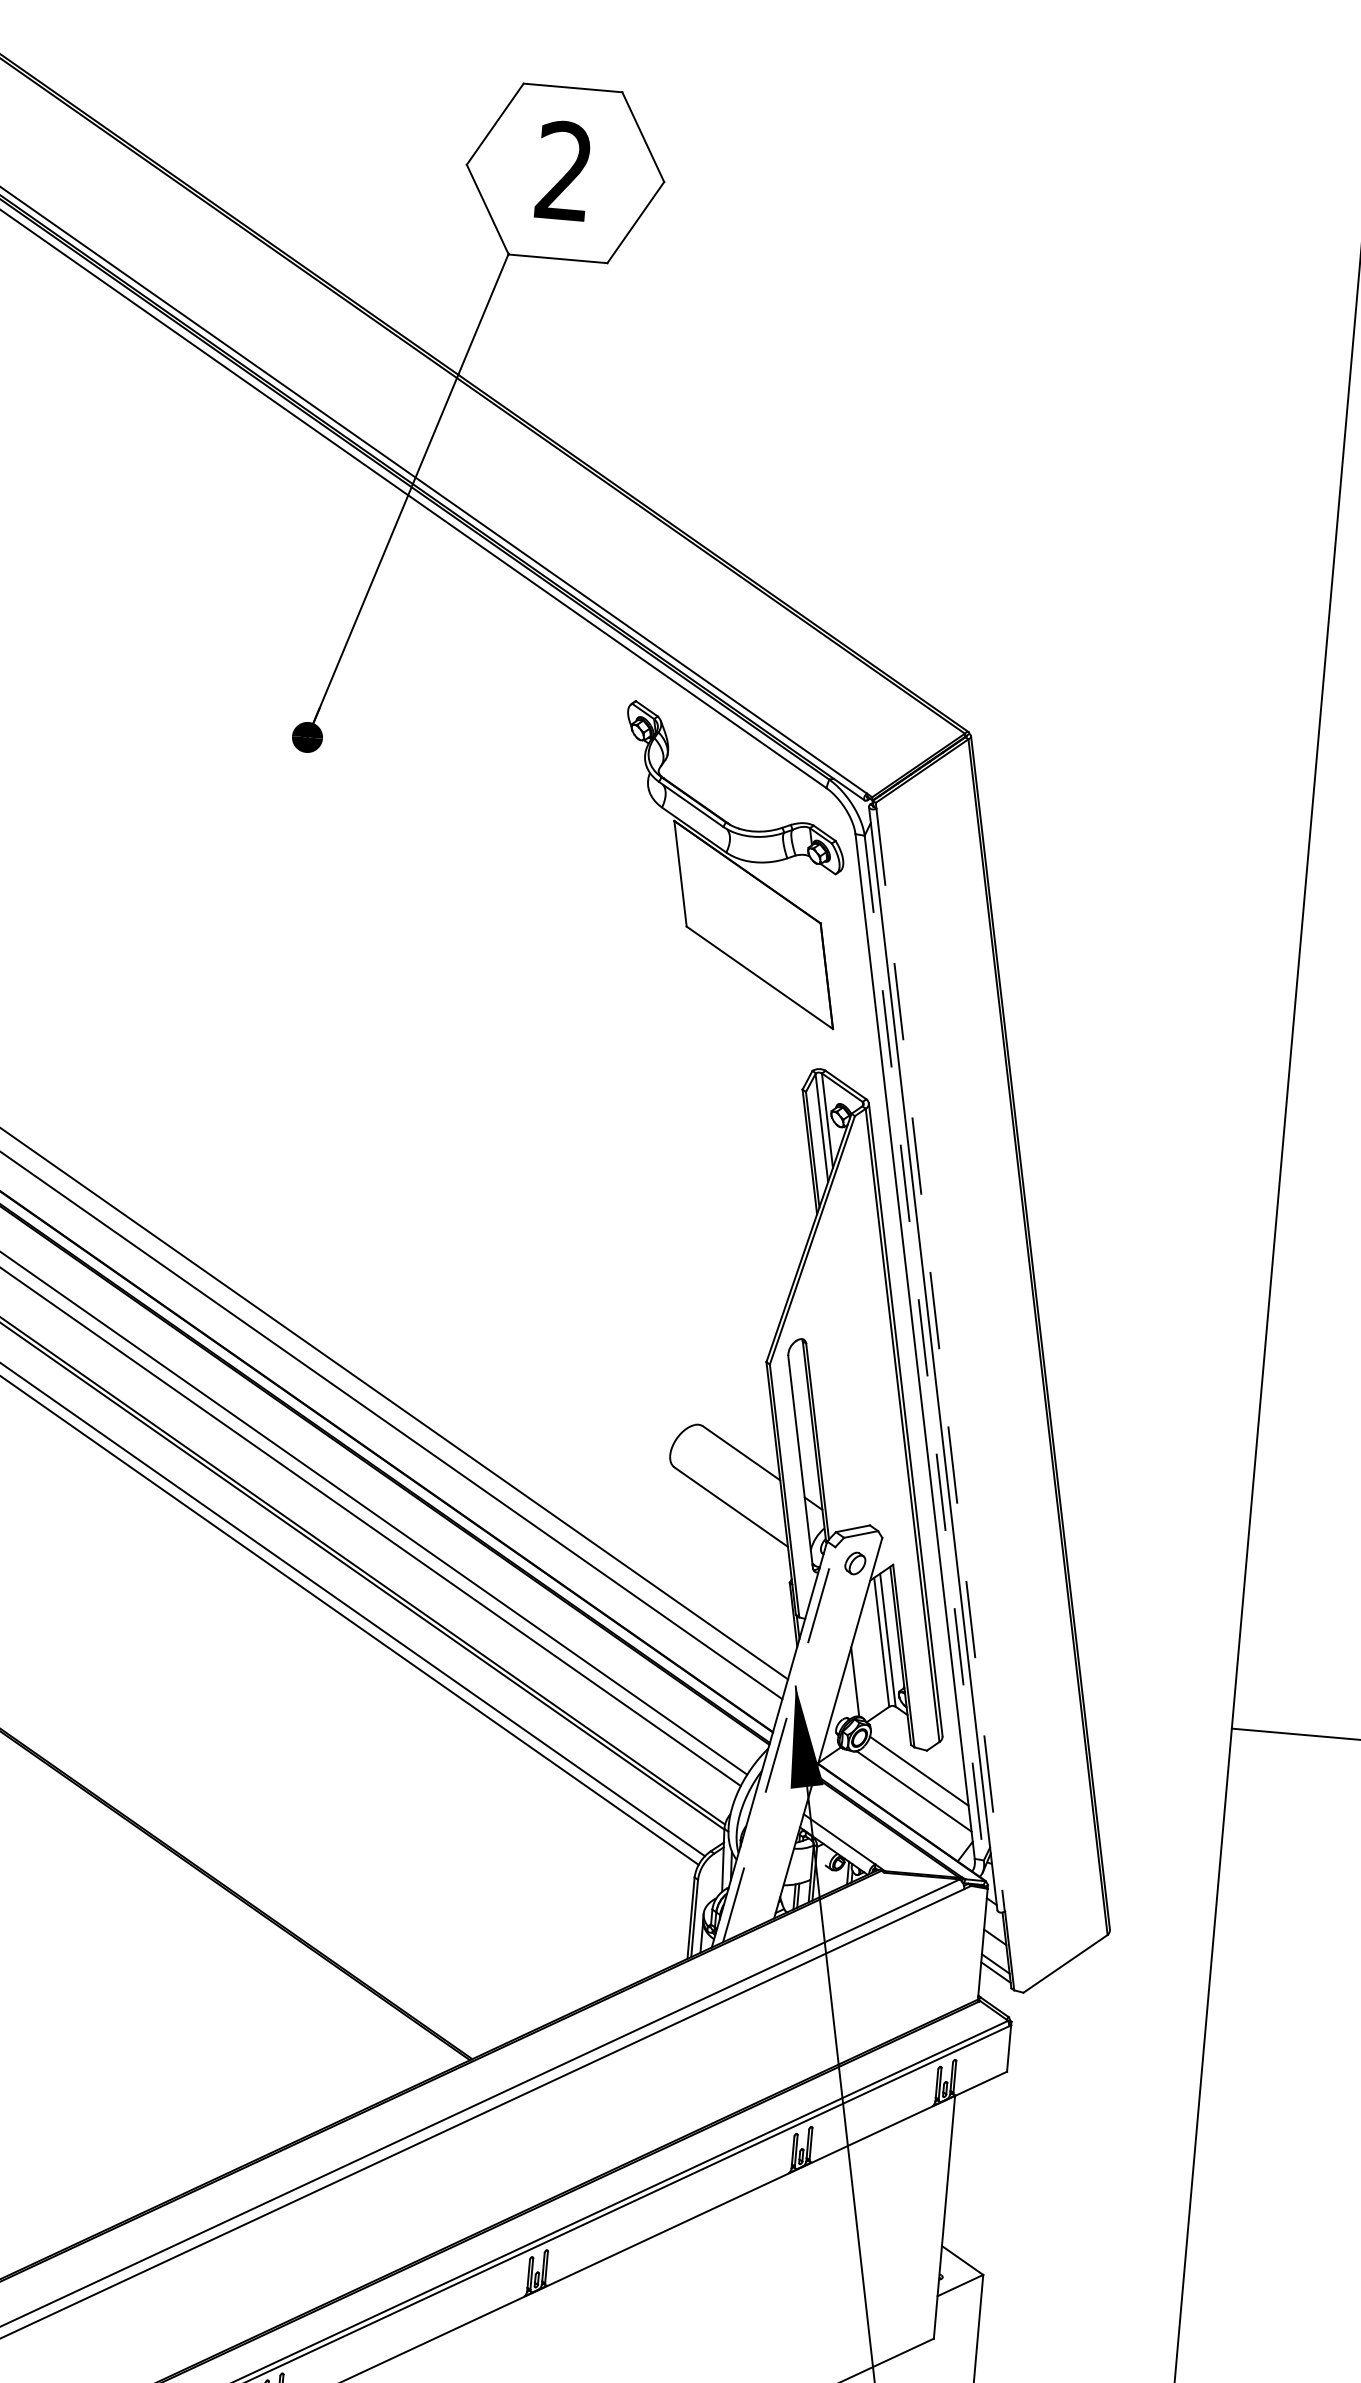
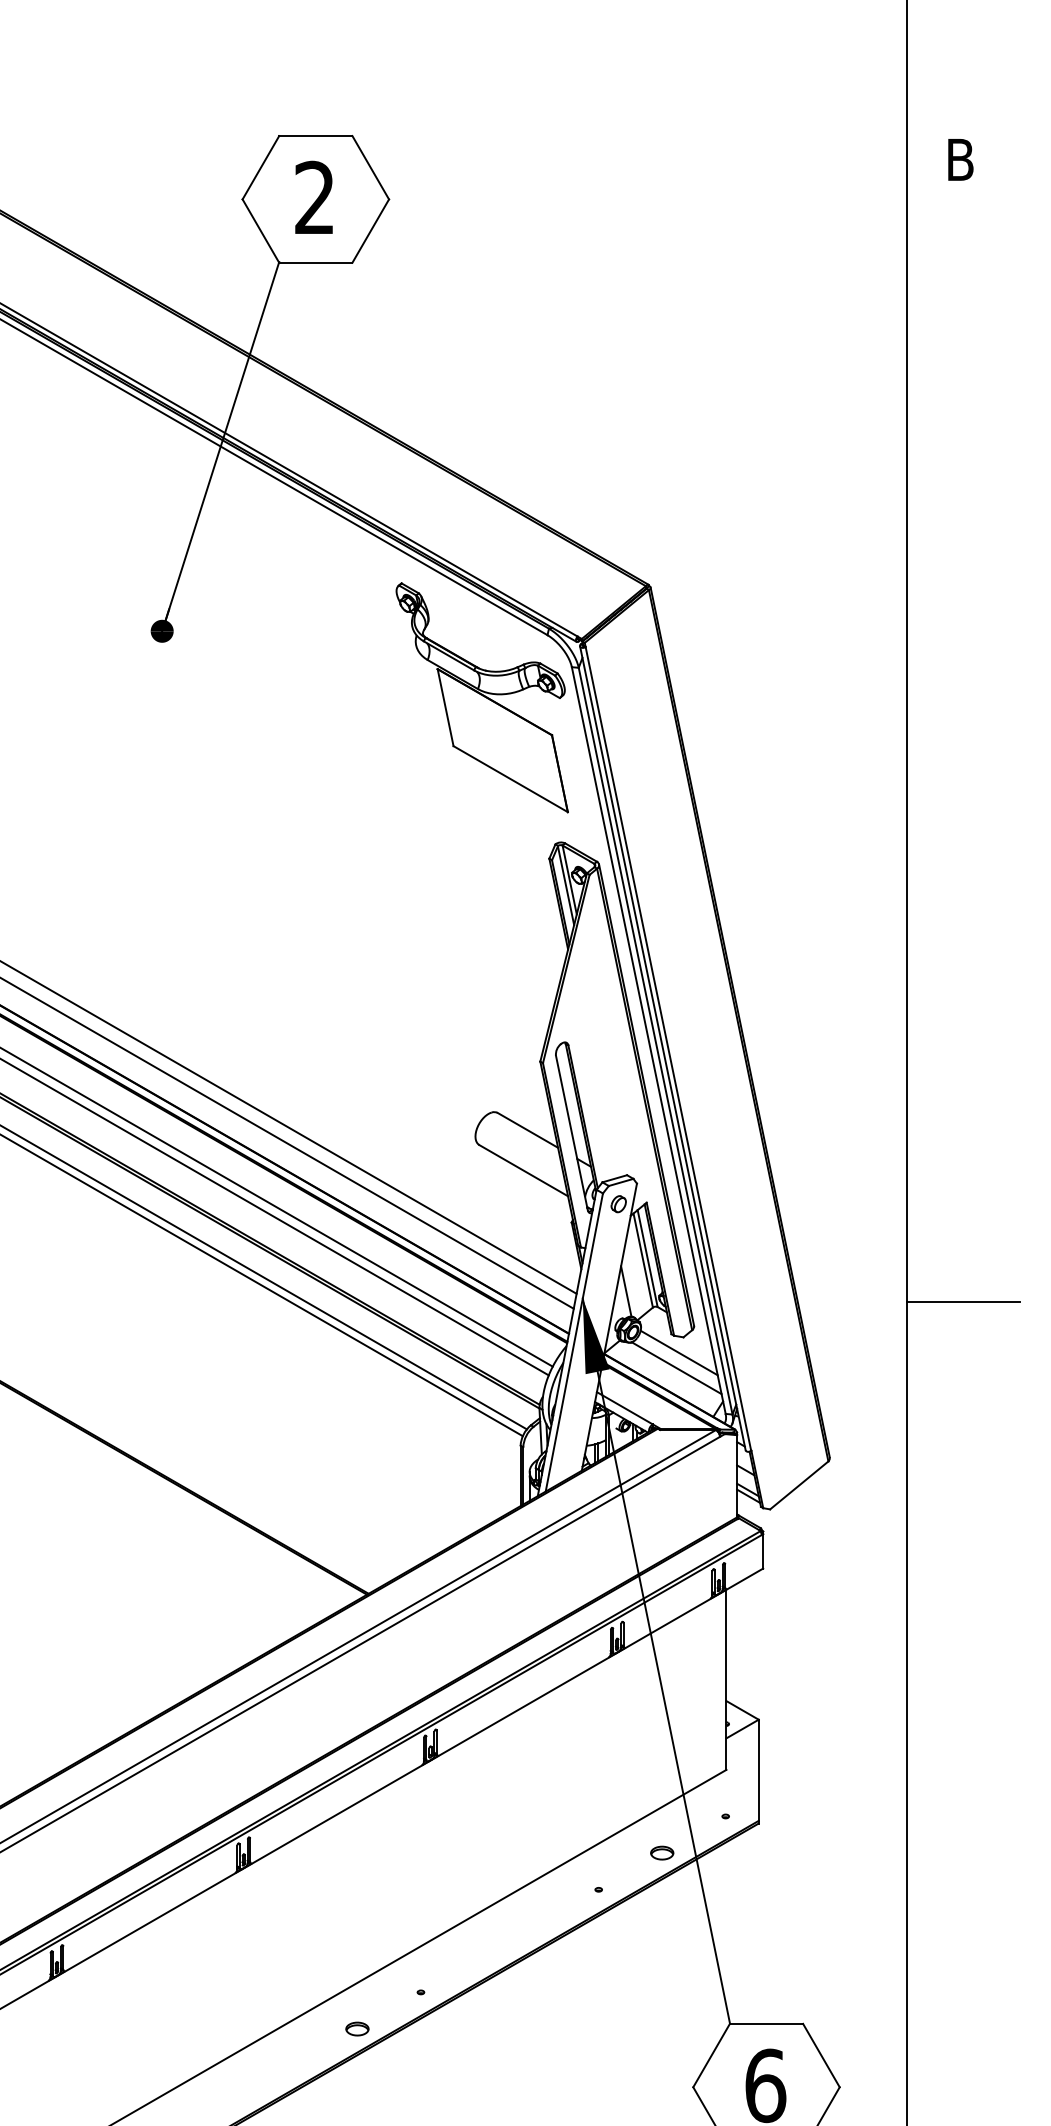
line: (924, 1348) -> (655, 1041), dashed -> solid
line: (940, 1360) -> (668, 1049), dashed -> solid
line: (779, 1744) -> (574, 1342), dashed -> solid

